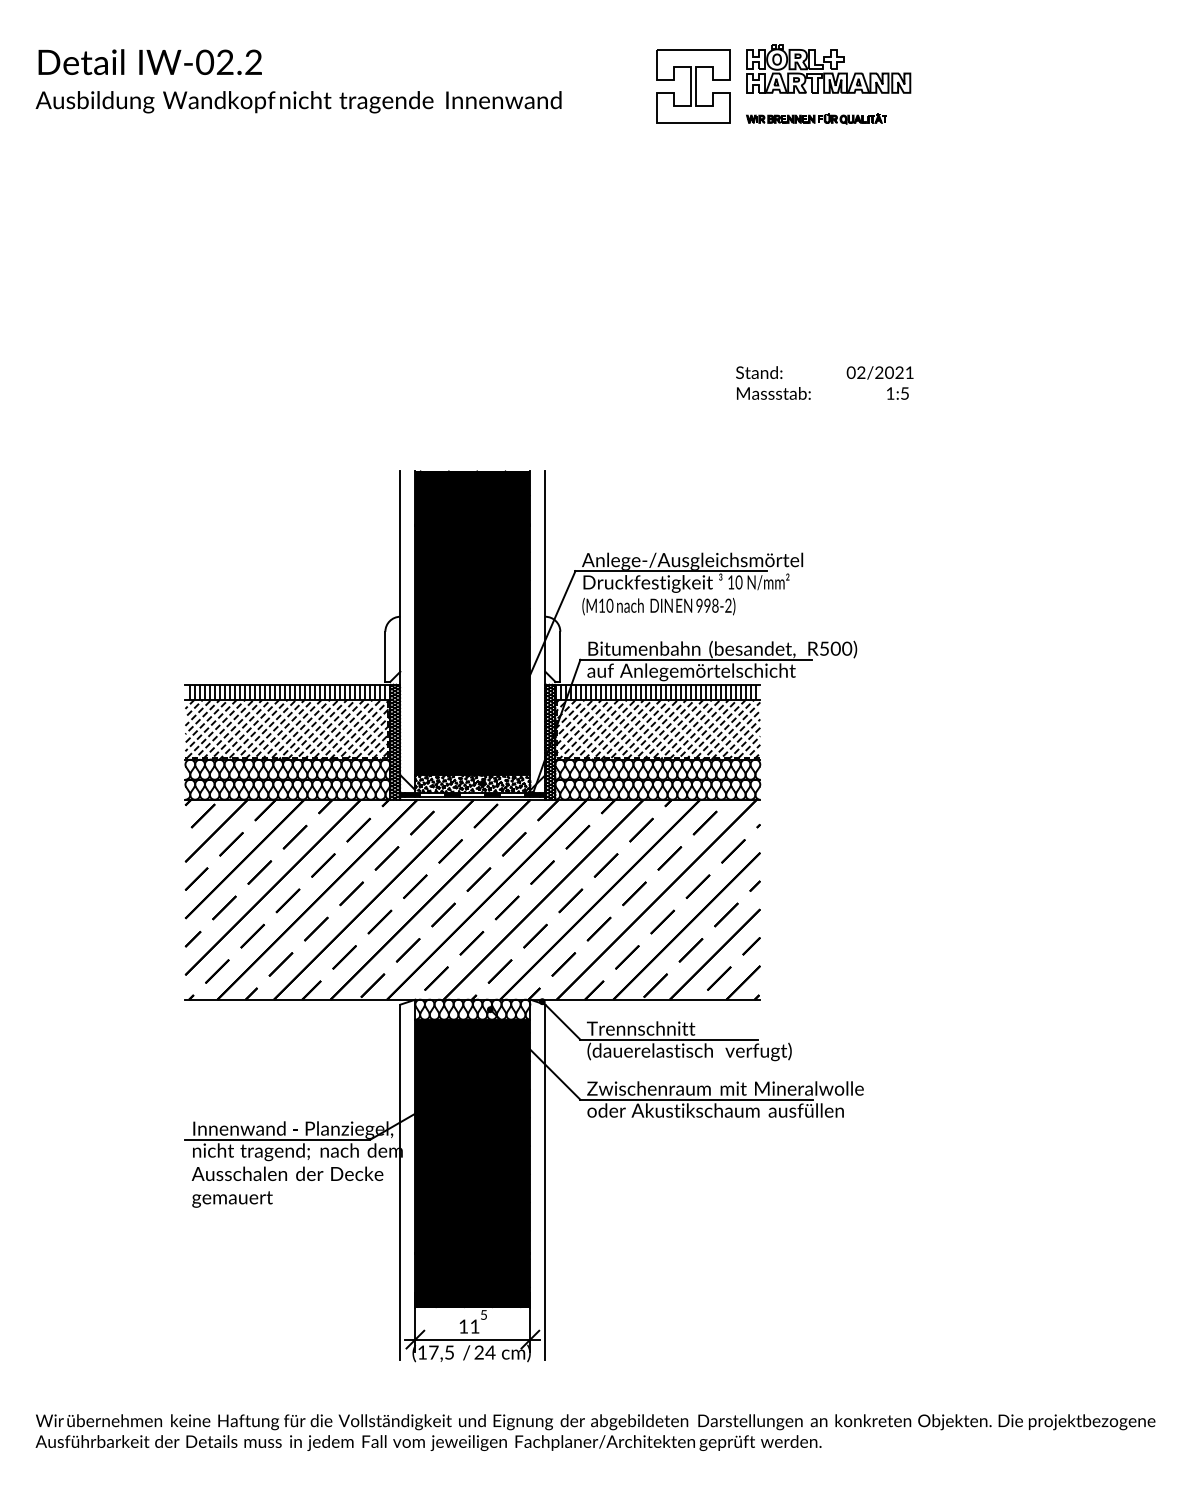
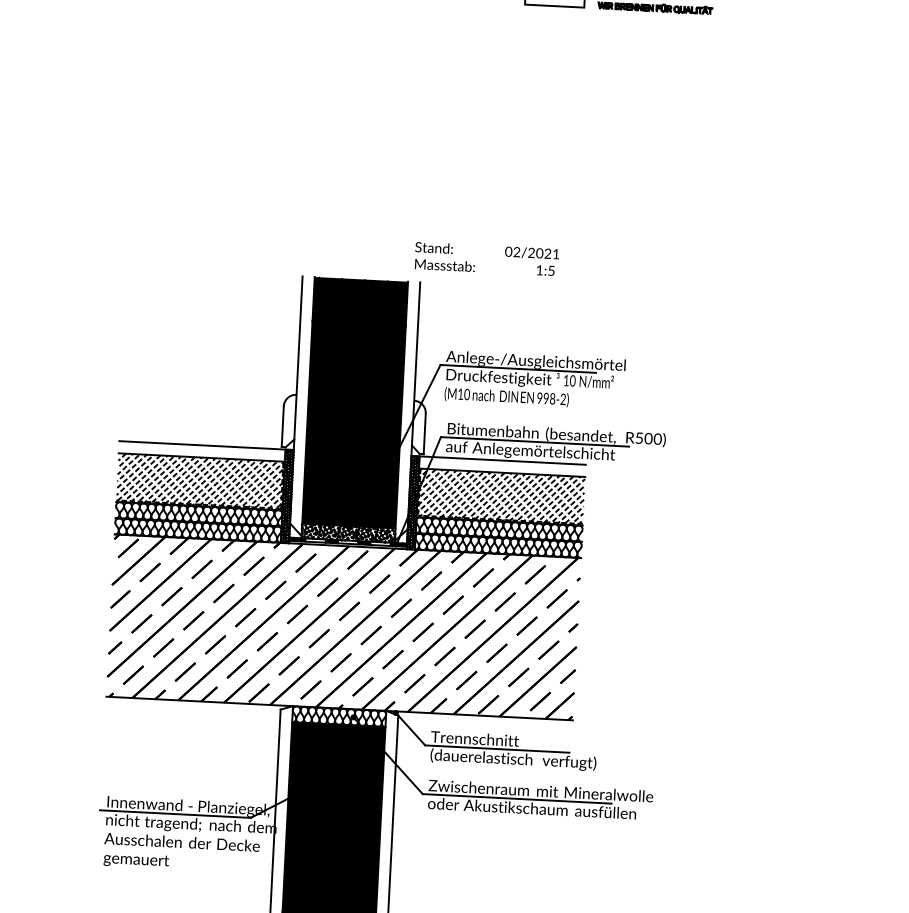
text: (824, 382) -> (486, 258), moved
hatch: (289, 691) -> (203, 450), removed
hatch: (655, 691) -> (500, 465), removed

